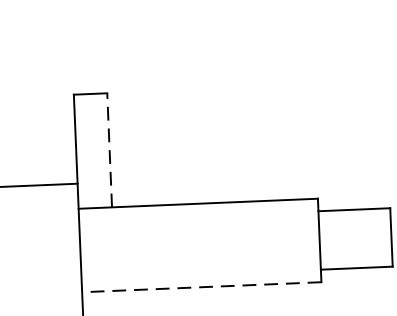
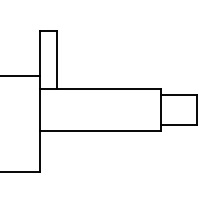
line: (109, 149) -> (56, 59), dashed -> solid
line: (201, 287) -> (100, 131), dashed -> solid

